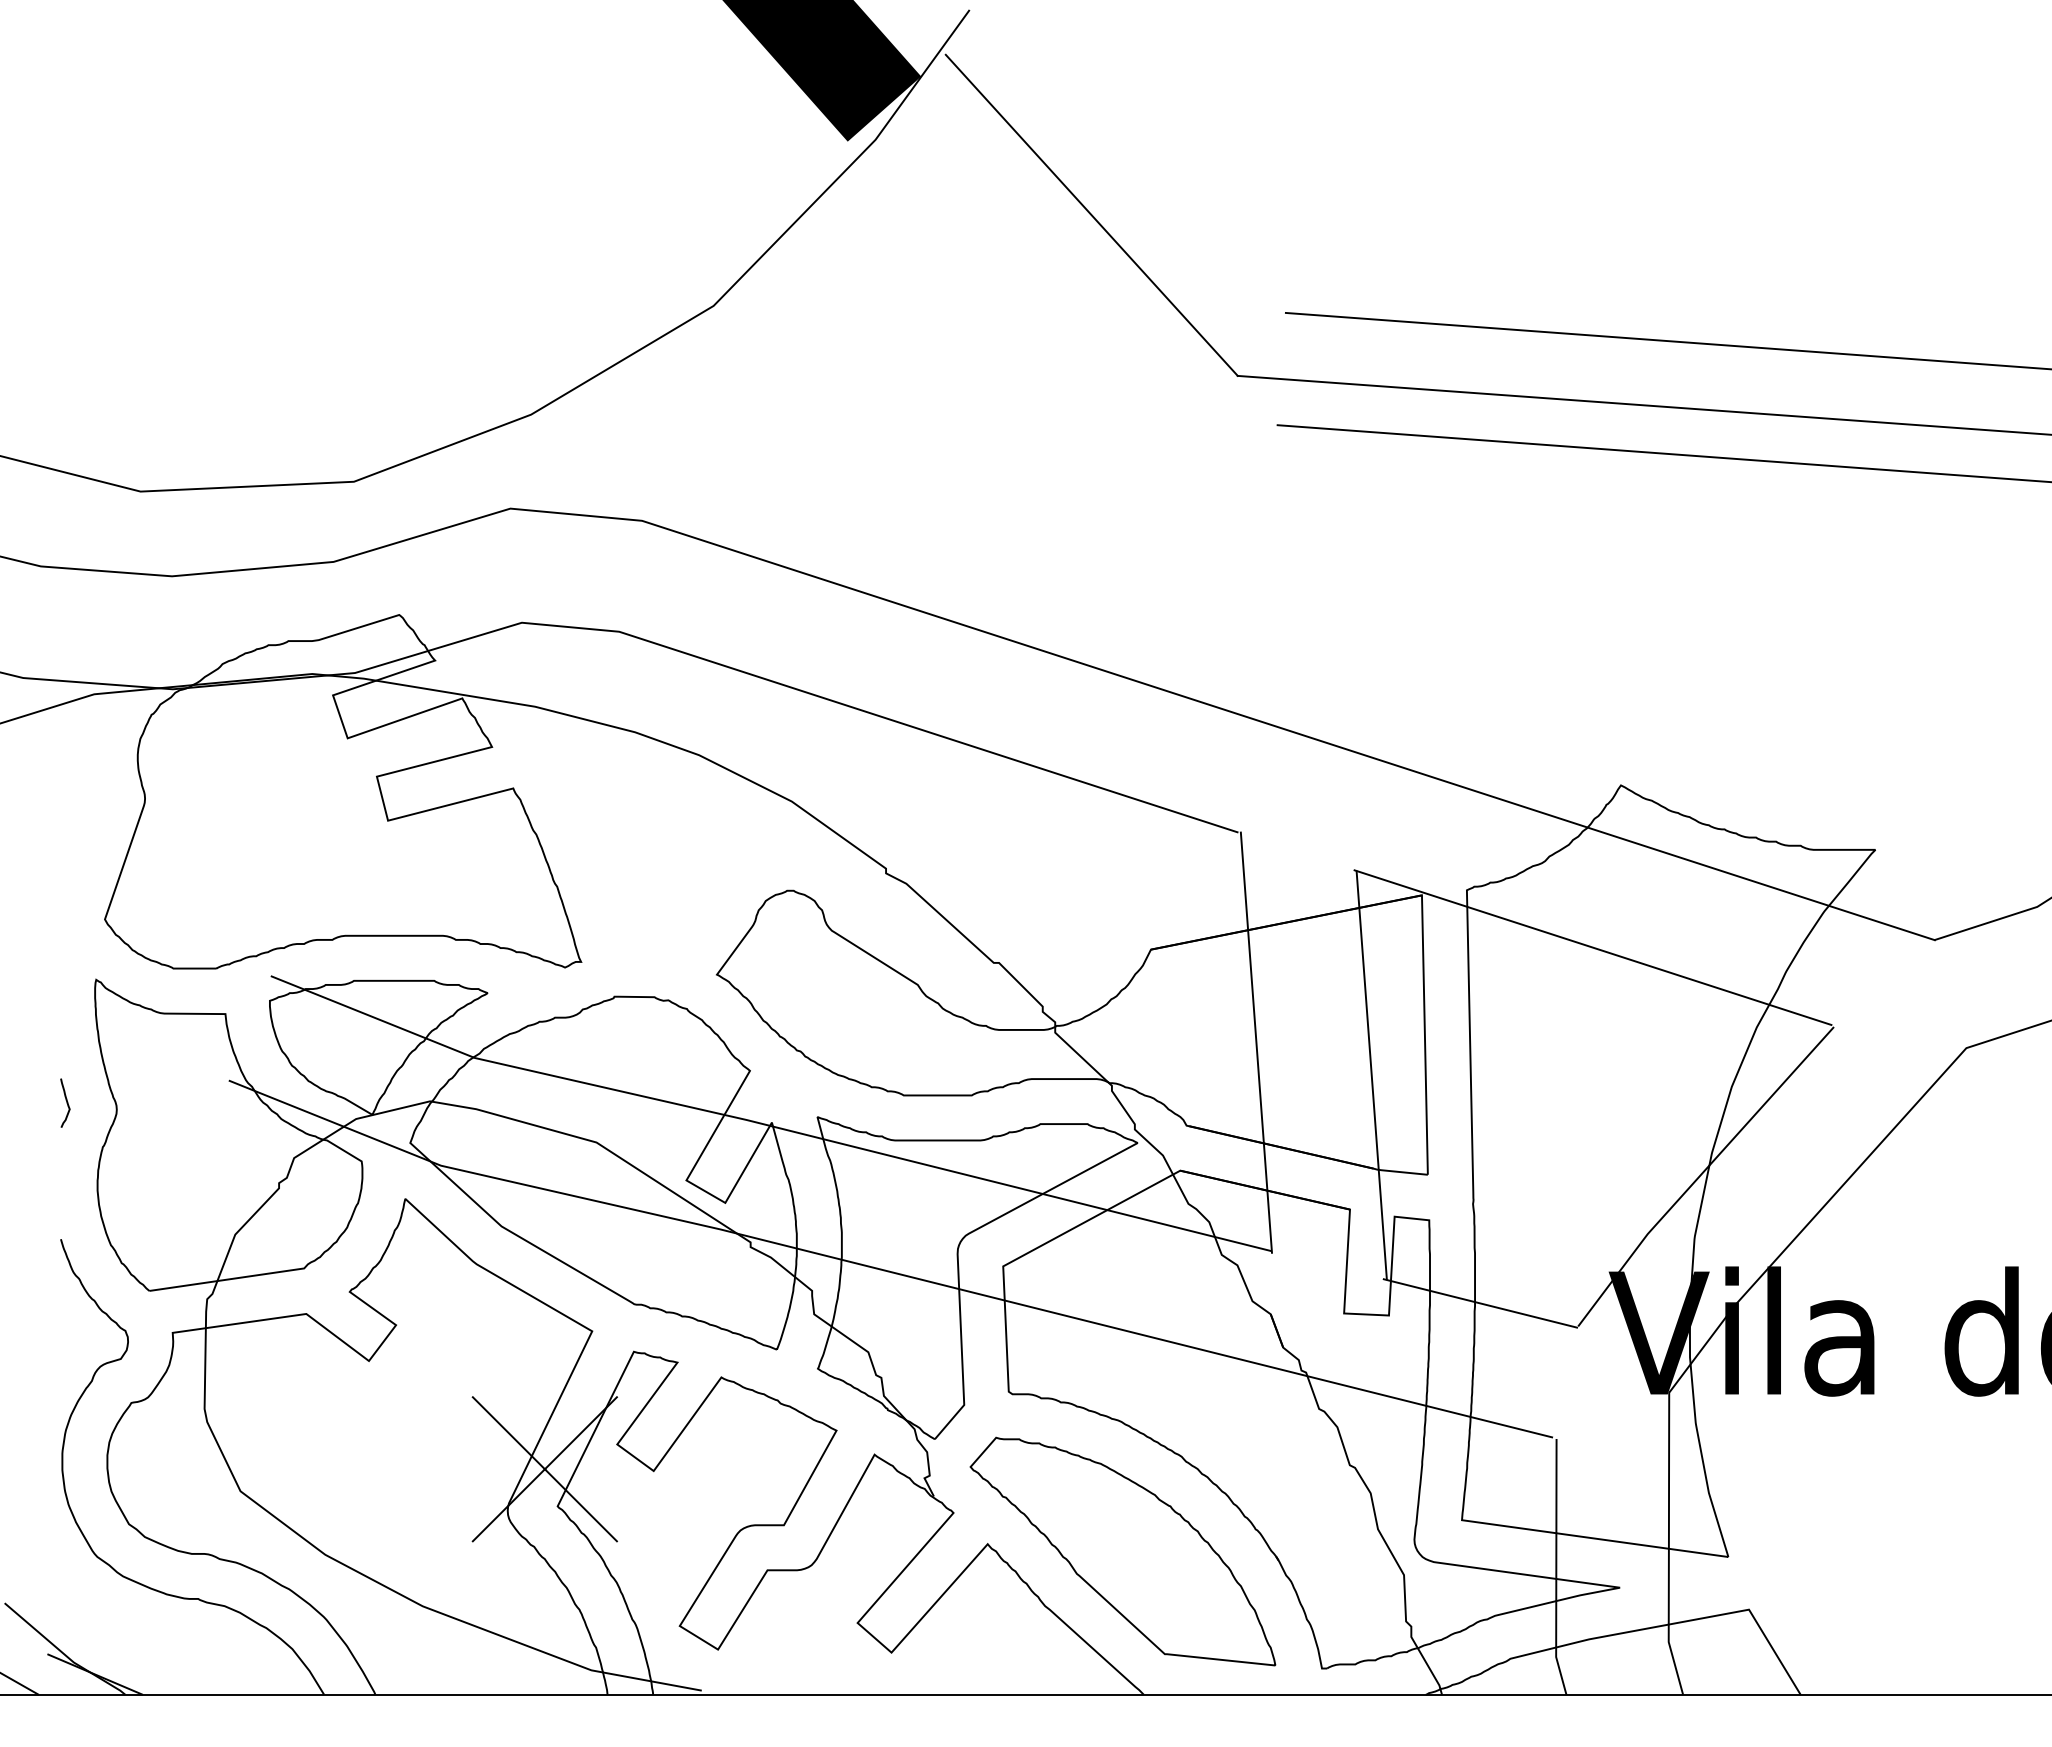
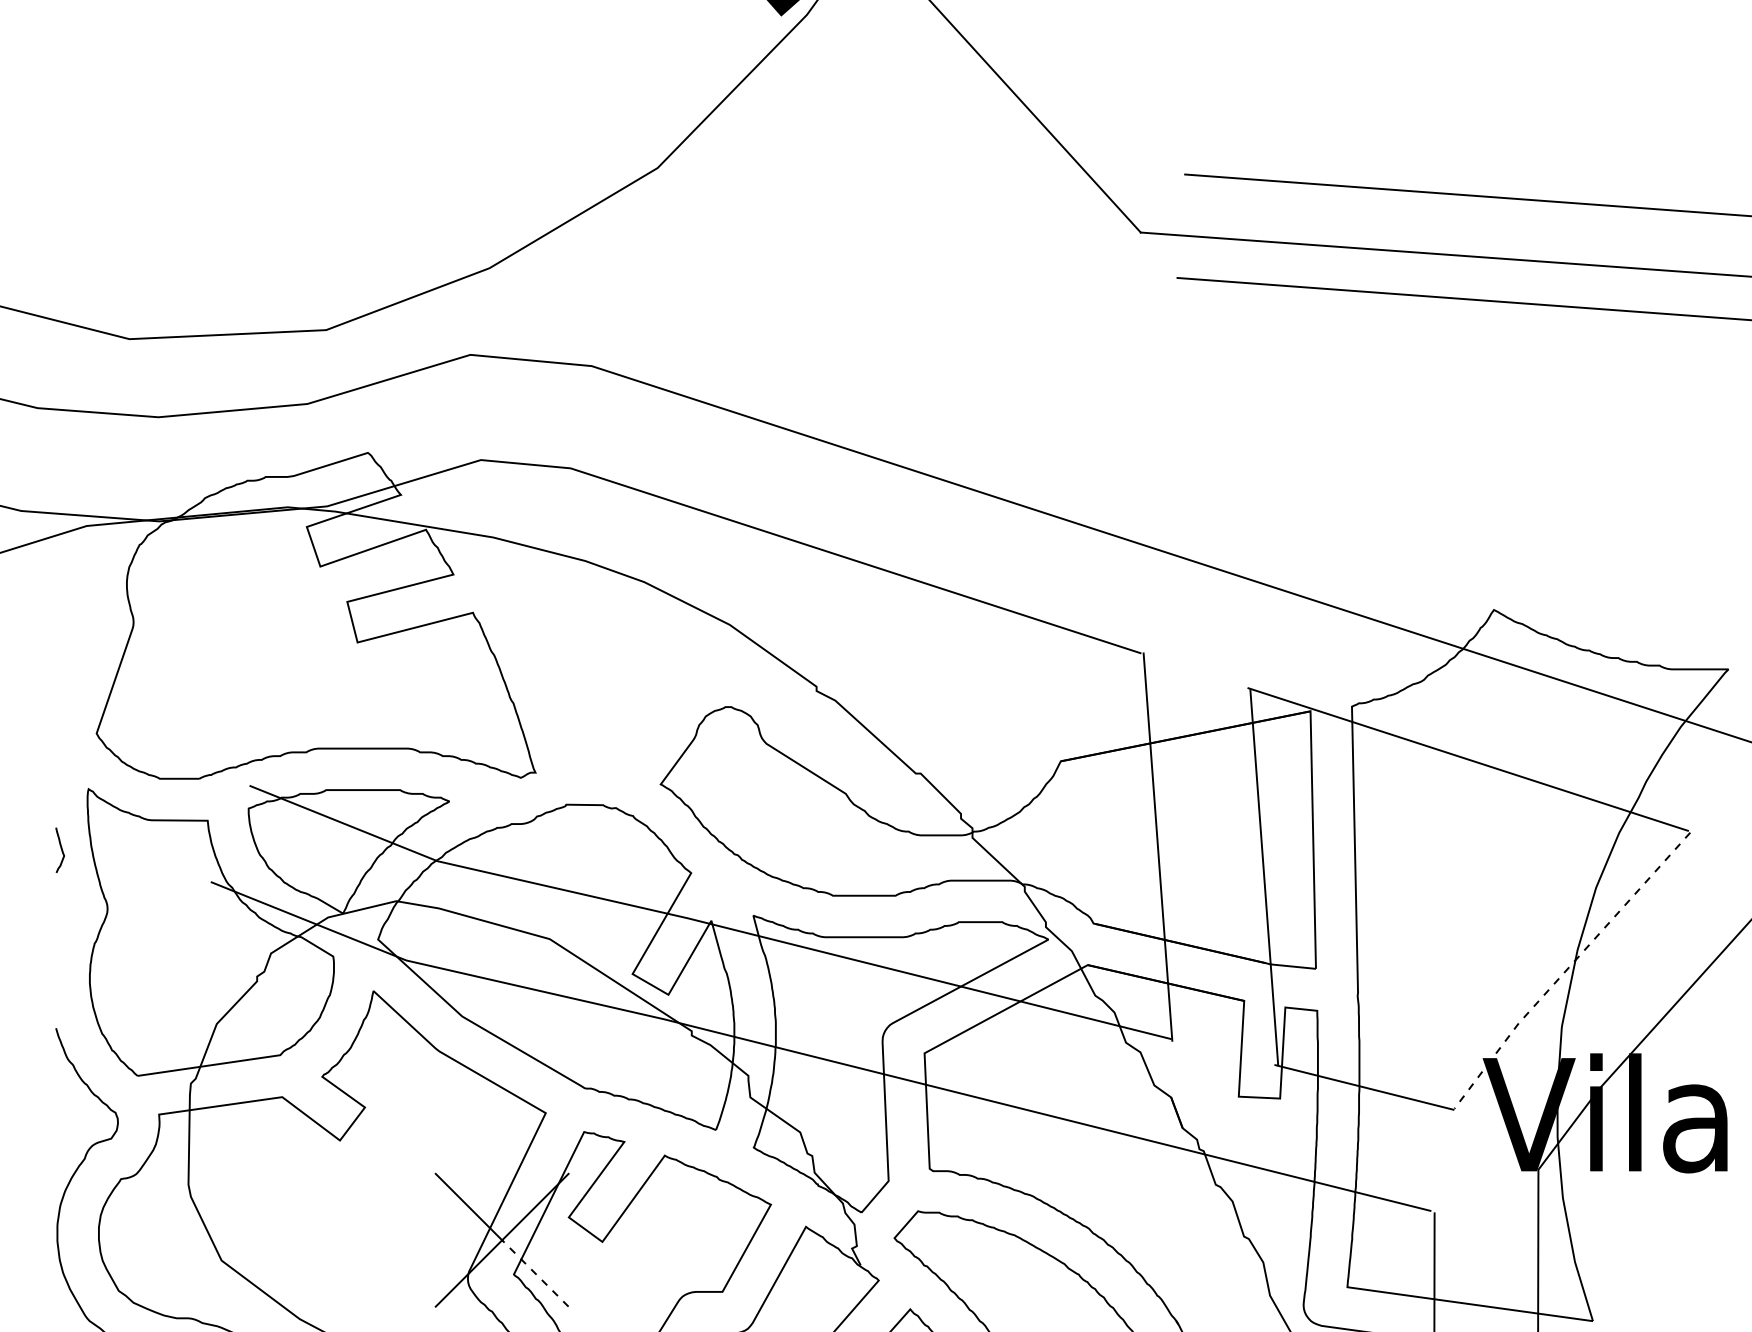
curve: (66, 1102) -> (61, 849), moved
line: (1701, 1173) -> (1568, 967), solid -> dashed
line: (580, 1505) -> (534, 1273), solid -> dashed

